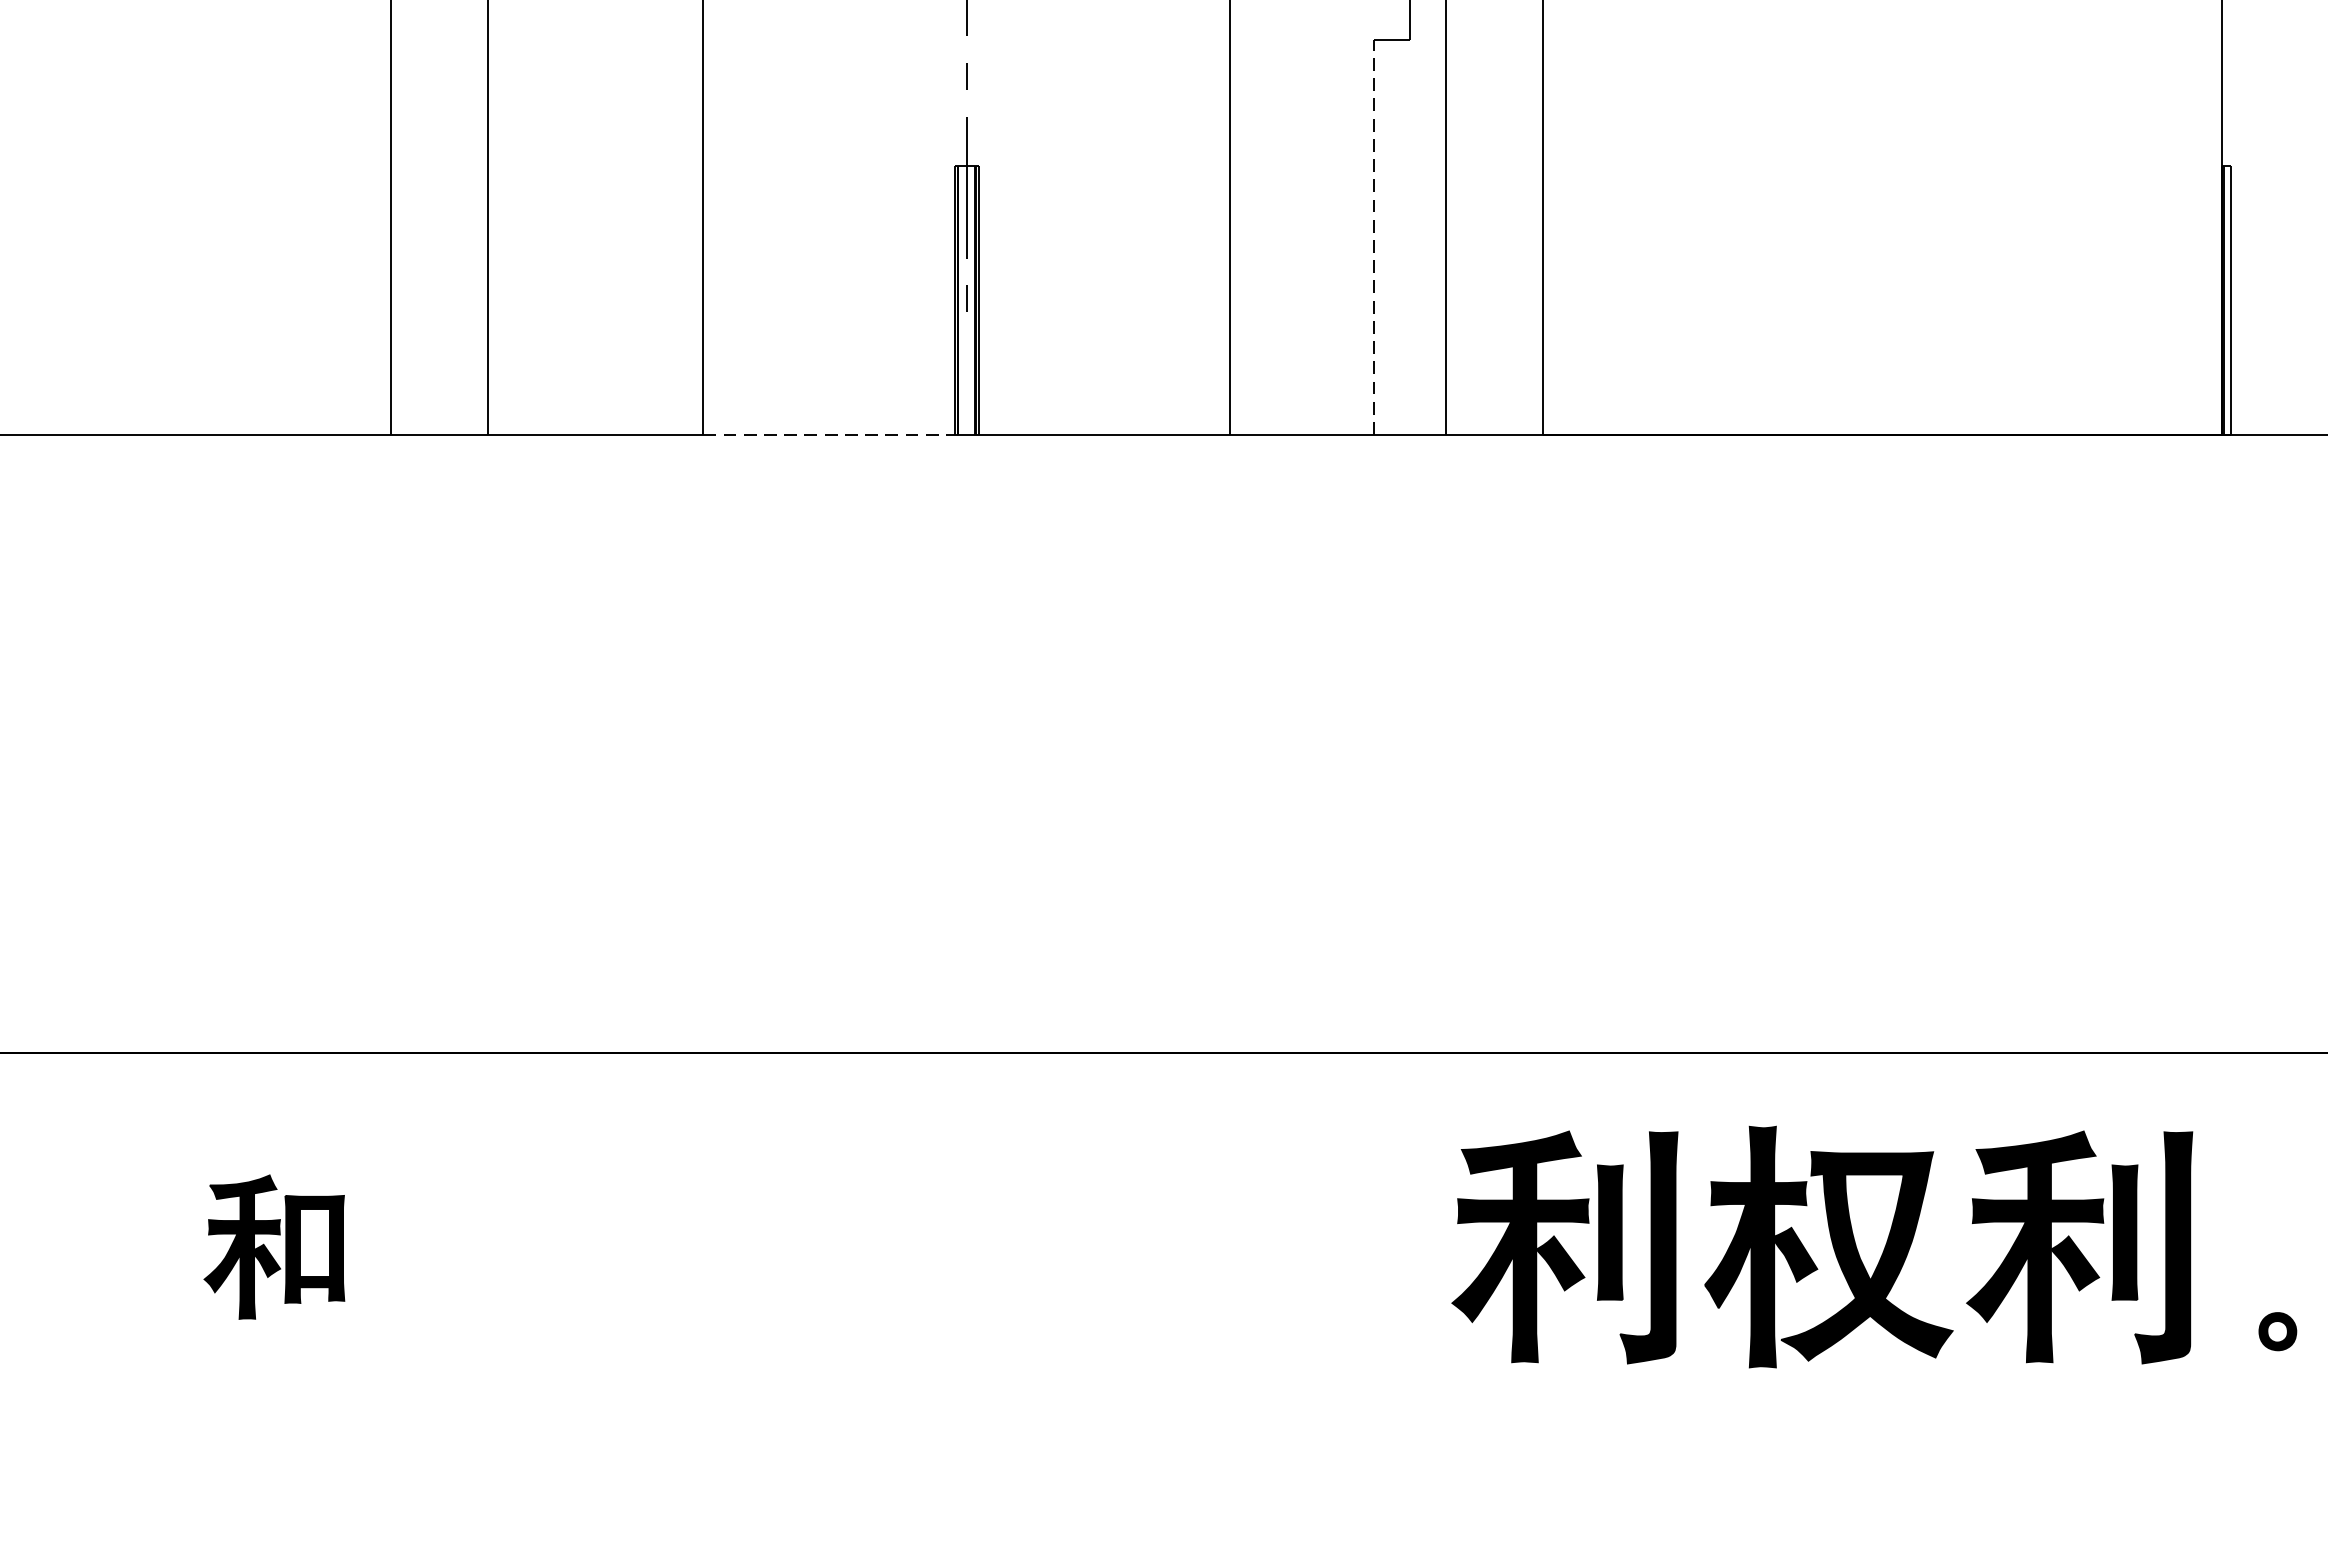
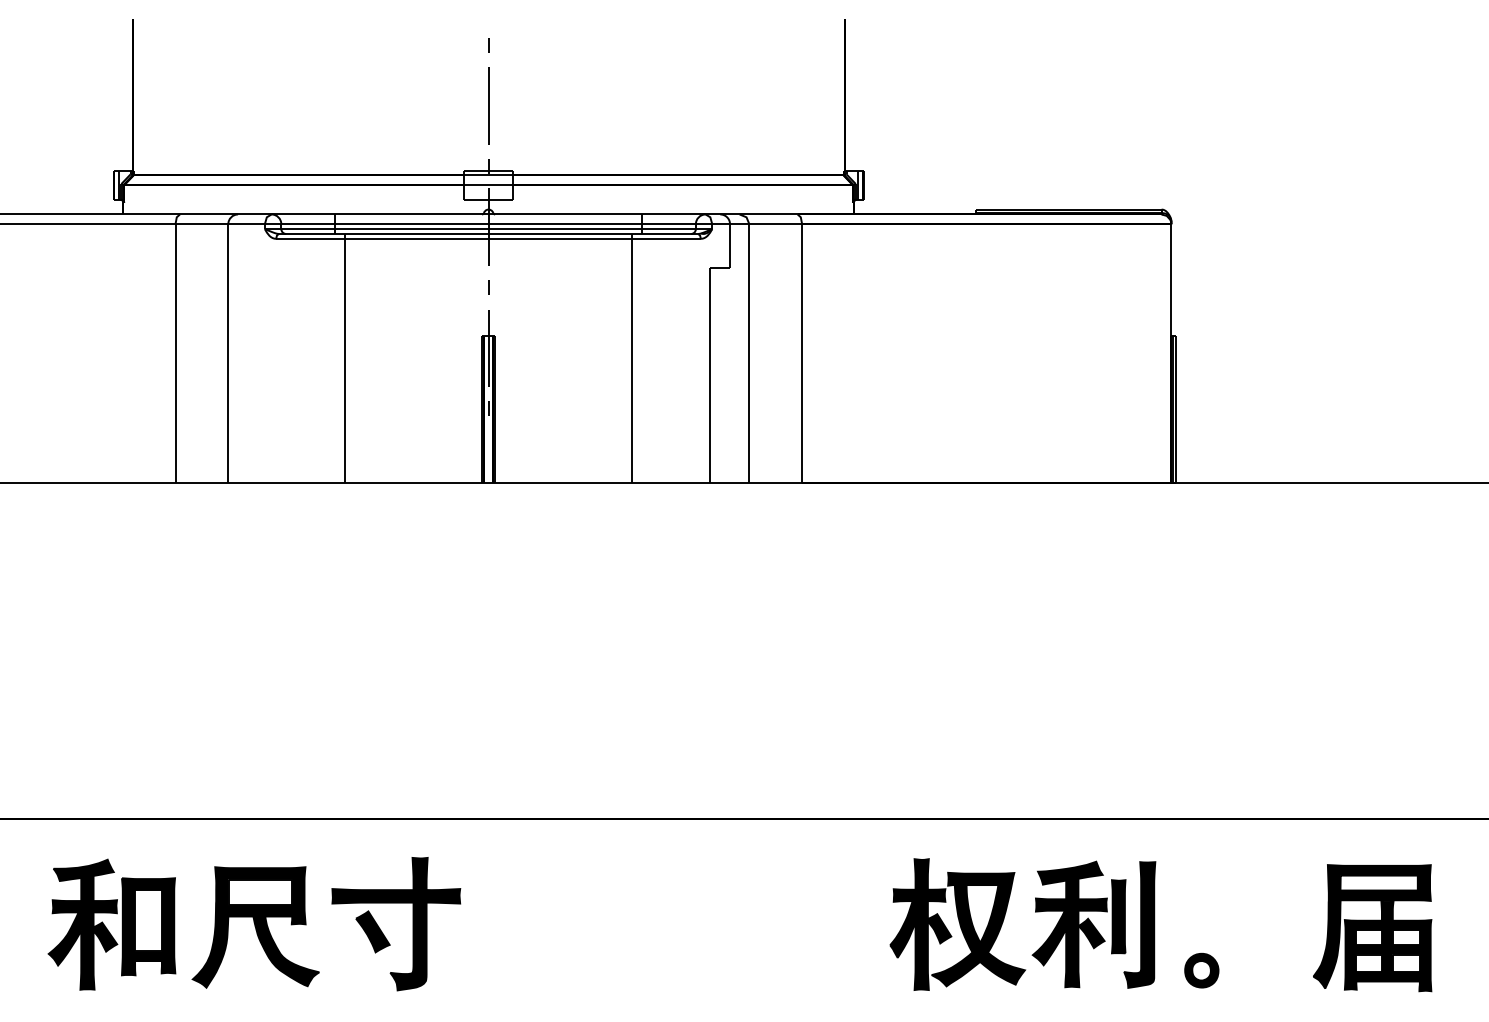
line: (1372, 235) -> (709, 374), dashed -> solid
line: (830, 434) -> (414, 482), dashed -> solid
part: (273, 1246) -> (111, 924), size x1.67
part: (1563, 1246) -> (813, 924), removed
part: (538, 1252) -> (255, 927), added
part: (775, 1265) -> (384, 934), added
part: (2277, 1331) -> (1201, 970), size x1.67

